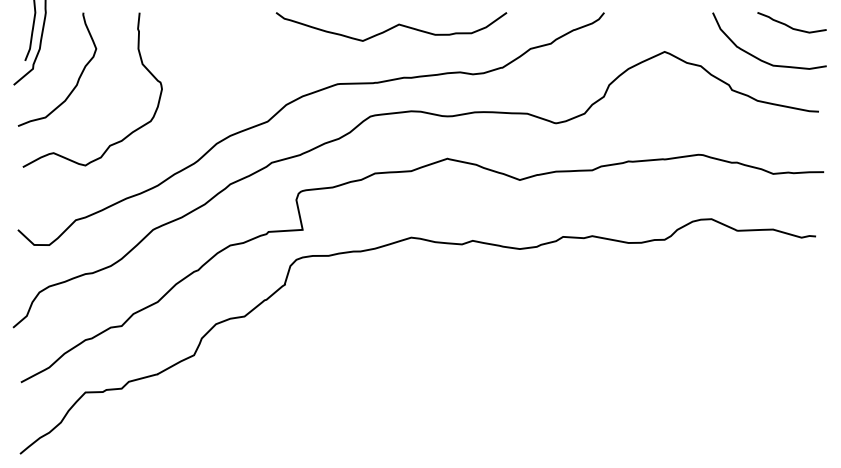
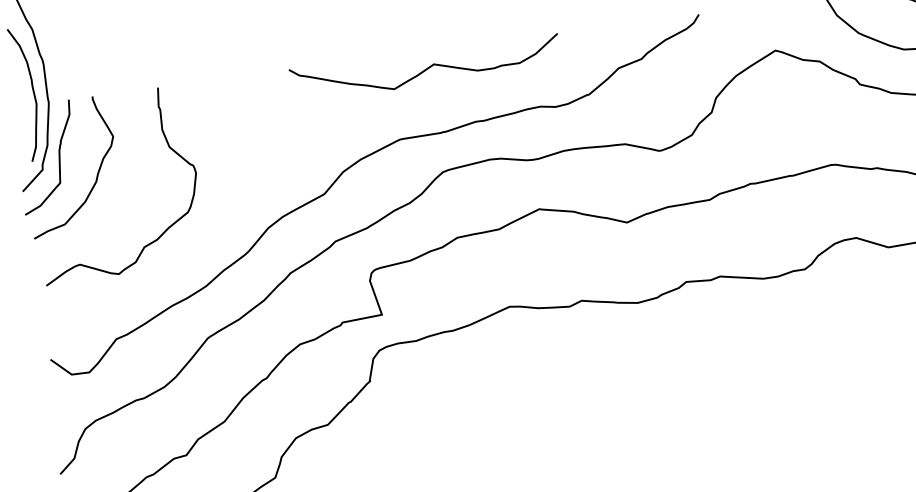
curve: (392, 26) -> (426, 67), moved
curve: (47, 59) -> (58, 156), added

